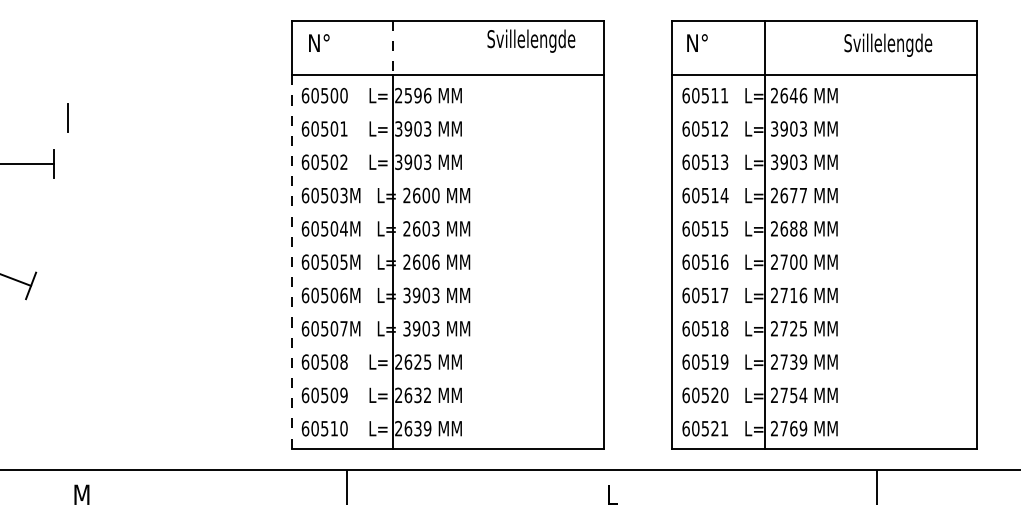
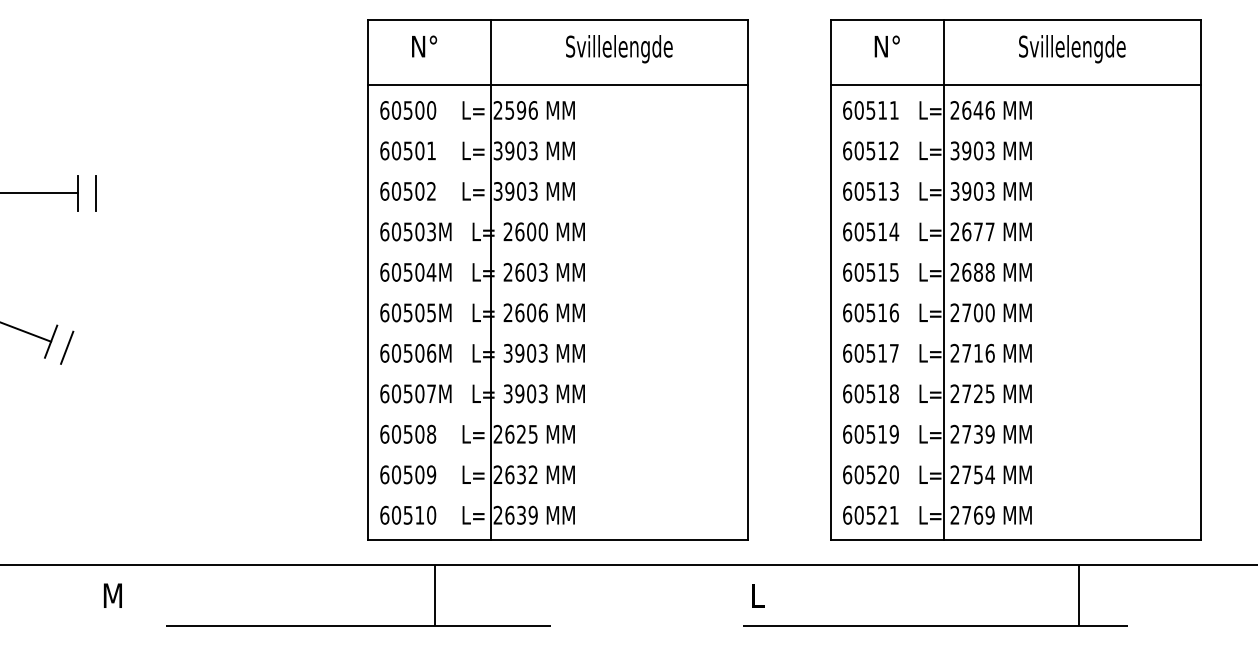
text: (531, 41) -> (619, 49), moved
text: (319, 43) -> (424, 46), moved
text: (696, 43) -> (886, 46), moved
text: (888, 45) -> (1072, 49), moved
line: (392, 48) -> (490, 52), dashed -> solid
line: (67, 117) -> (95, 193), moved
line: (291, 261) -> (367, 311), dashed -> solid
line: (44, 290) -> (67, 347), added

